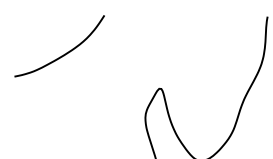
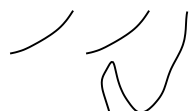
curve: (172, 53) -> (120, 37), added

